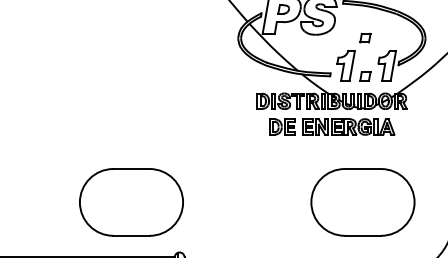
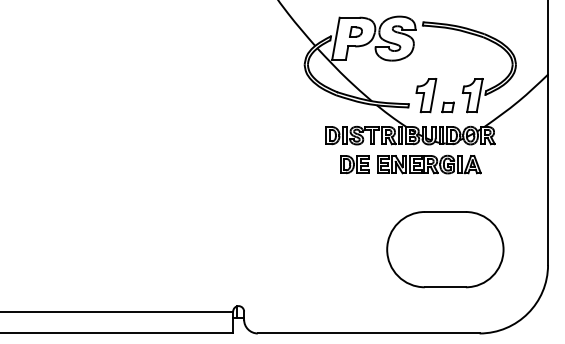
part: (364, 38) -> (447, 64), removed
part: (131, 202) -> (184, 249), removed

